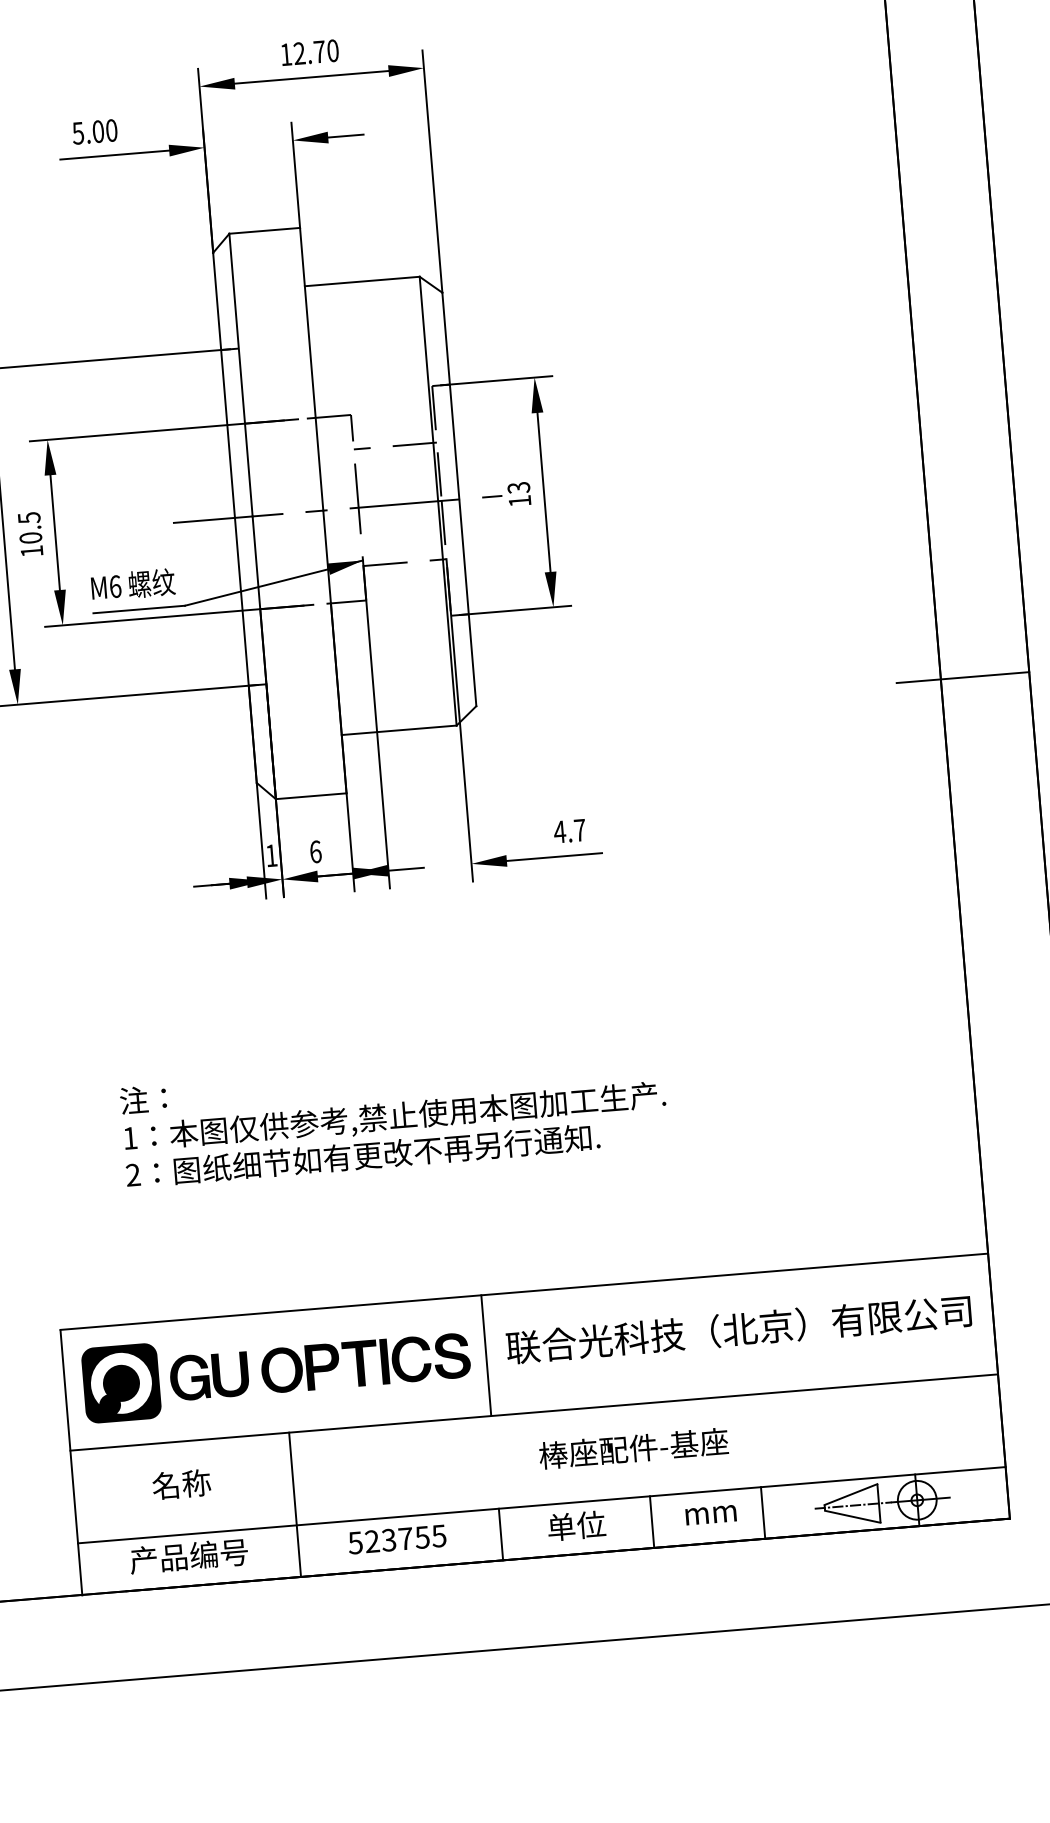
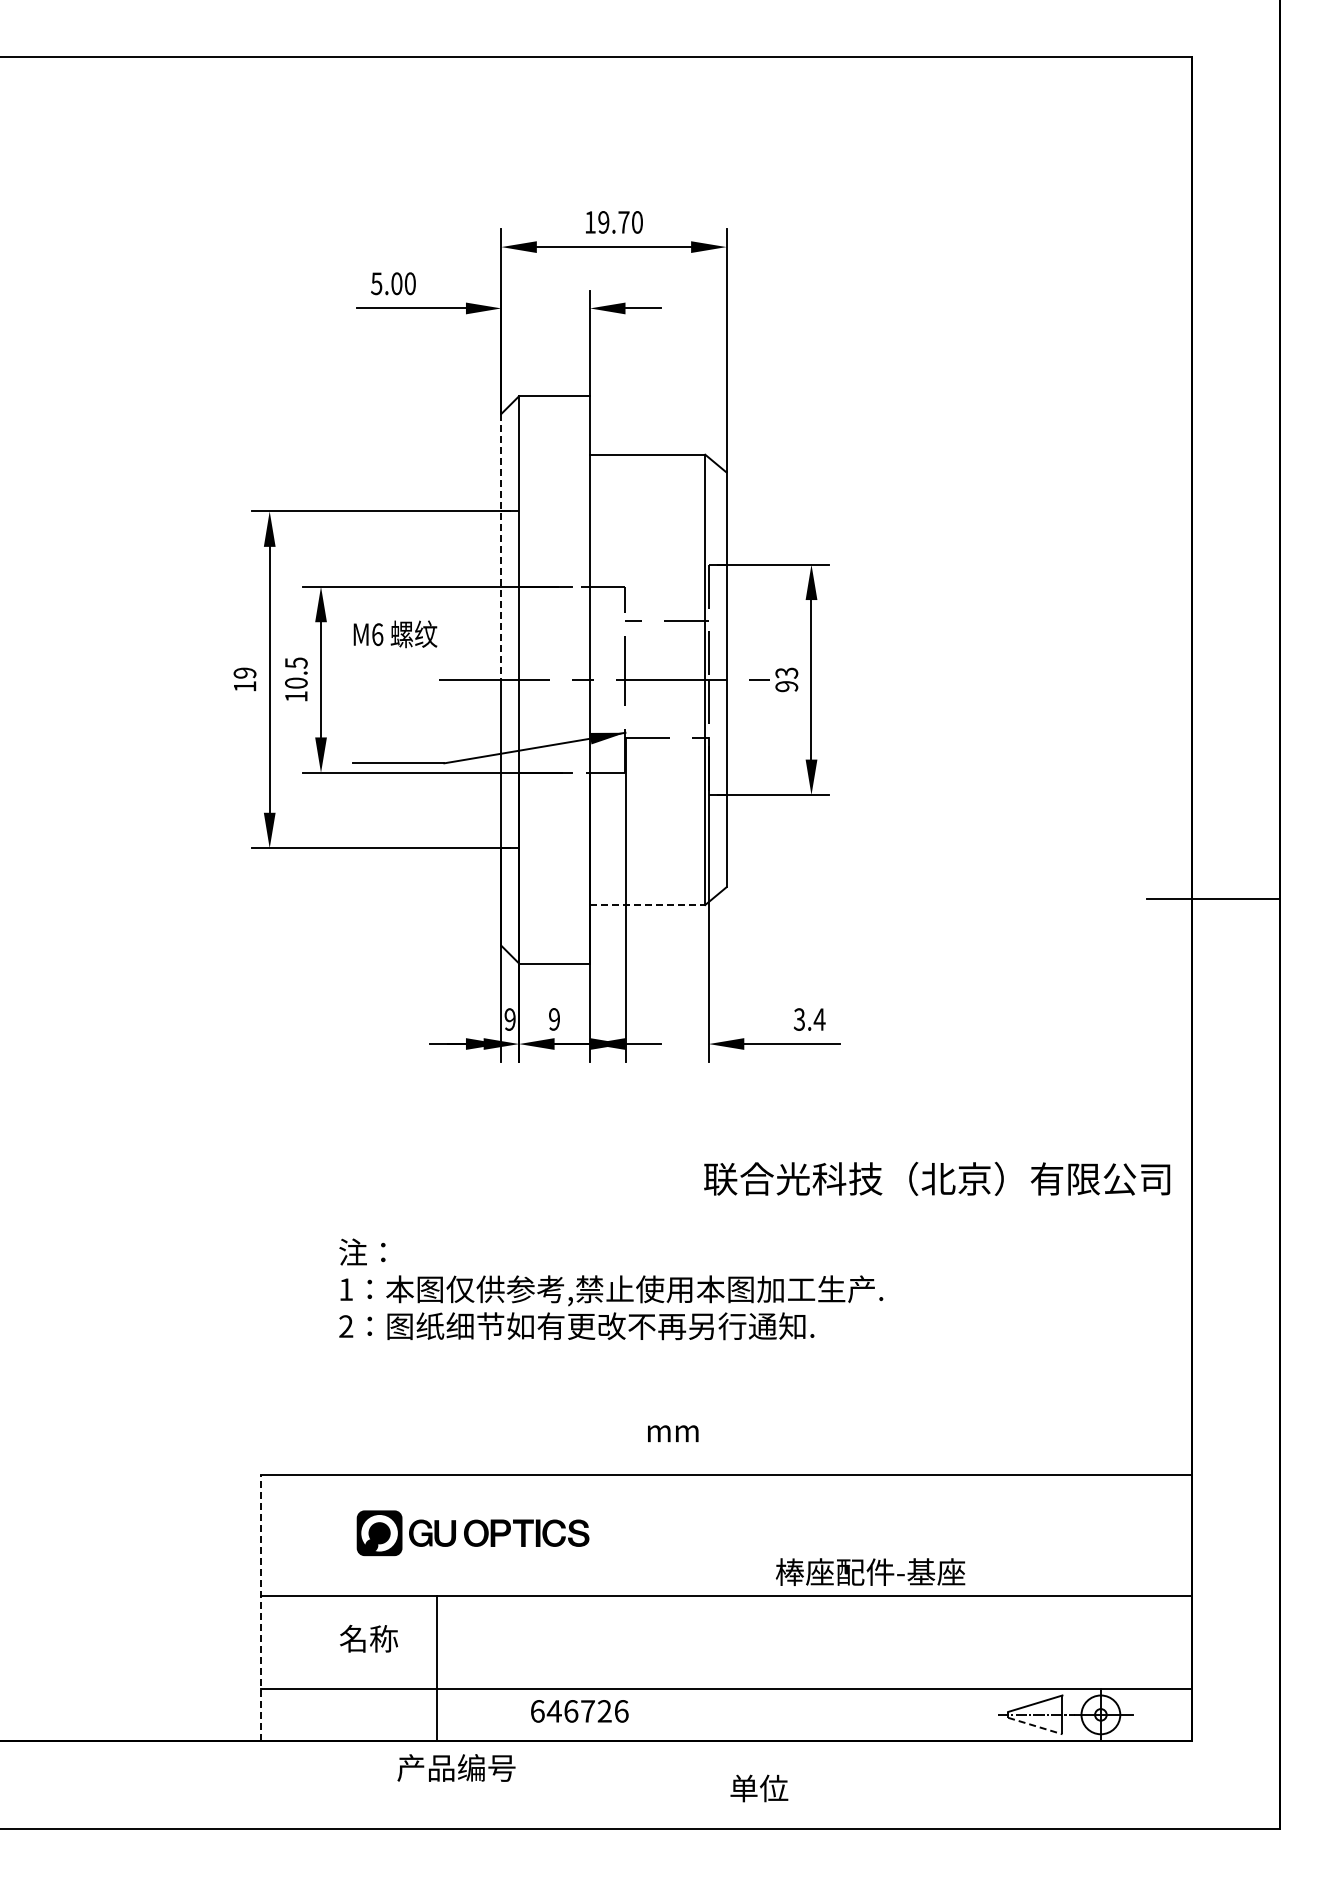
text: (299, 53) -> (603, 222), 12.70 -> 19.70
line: (224, 384) -> (501, 546), solid -> dashed
text: (519, 501) -> (786, 686), 13 -> 93
text: (133, 585) -> (395, 634), moved
line: (399, 730) -> (647, 905), solid -> dashed
text: (569, 831) -> (809, 1019), 4.7 -> 3.4
text: (315, 852) -> (554, 1019), 6 -> 9
text: (270, 855) -> (509, 1019), 1 -> 9
text: (739, 1328) -> (937, 1178), moved
line: (486, 1354) -> (683, 1534), removed
part: (276, 1371) -> (472, 1533), size x0.6
text: (633, 1447) -> (870, 1571), moved
line: (70, 1463) -> (260, 1608), solid -> dashed
line: (295, 1503) -> (437, 1667), moved
line: (763, 1512) -> (946, 1714), removed
text: (711, 1514) -> (673, 1433), moved
line: (853, 1517) -> (1035, 1726), solid -> dashed
line: (651, 1521) -> (834, 1714), removed
text: (576, 1525) -> (759, 1788), moved
line: (501, 1534) -> (683, 1714), removed
text: (397, 1539) -> (579, 1711), 523755 -> 646726
text: (188, 1555) -> (456, 1767), moved

